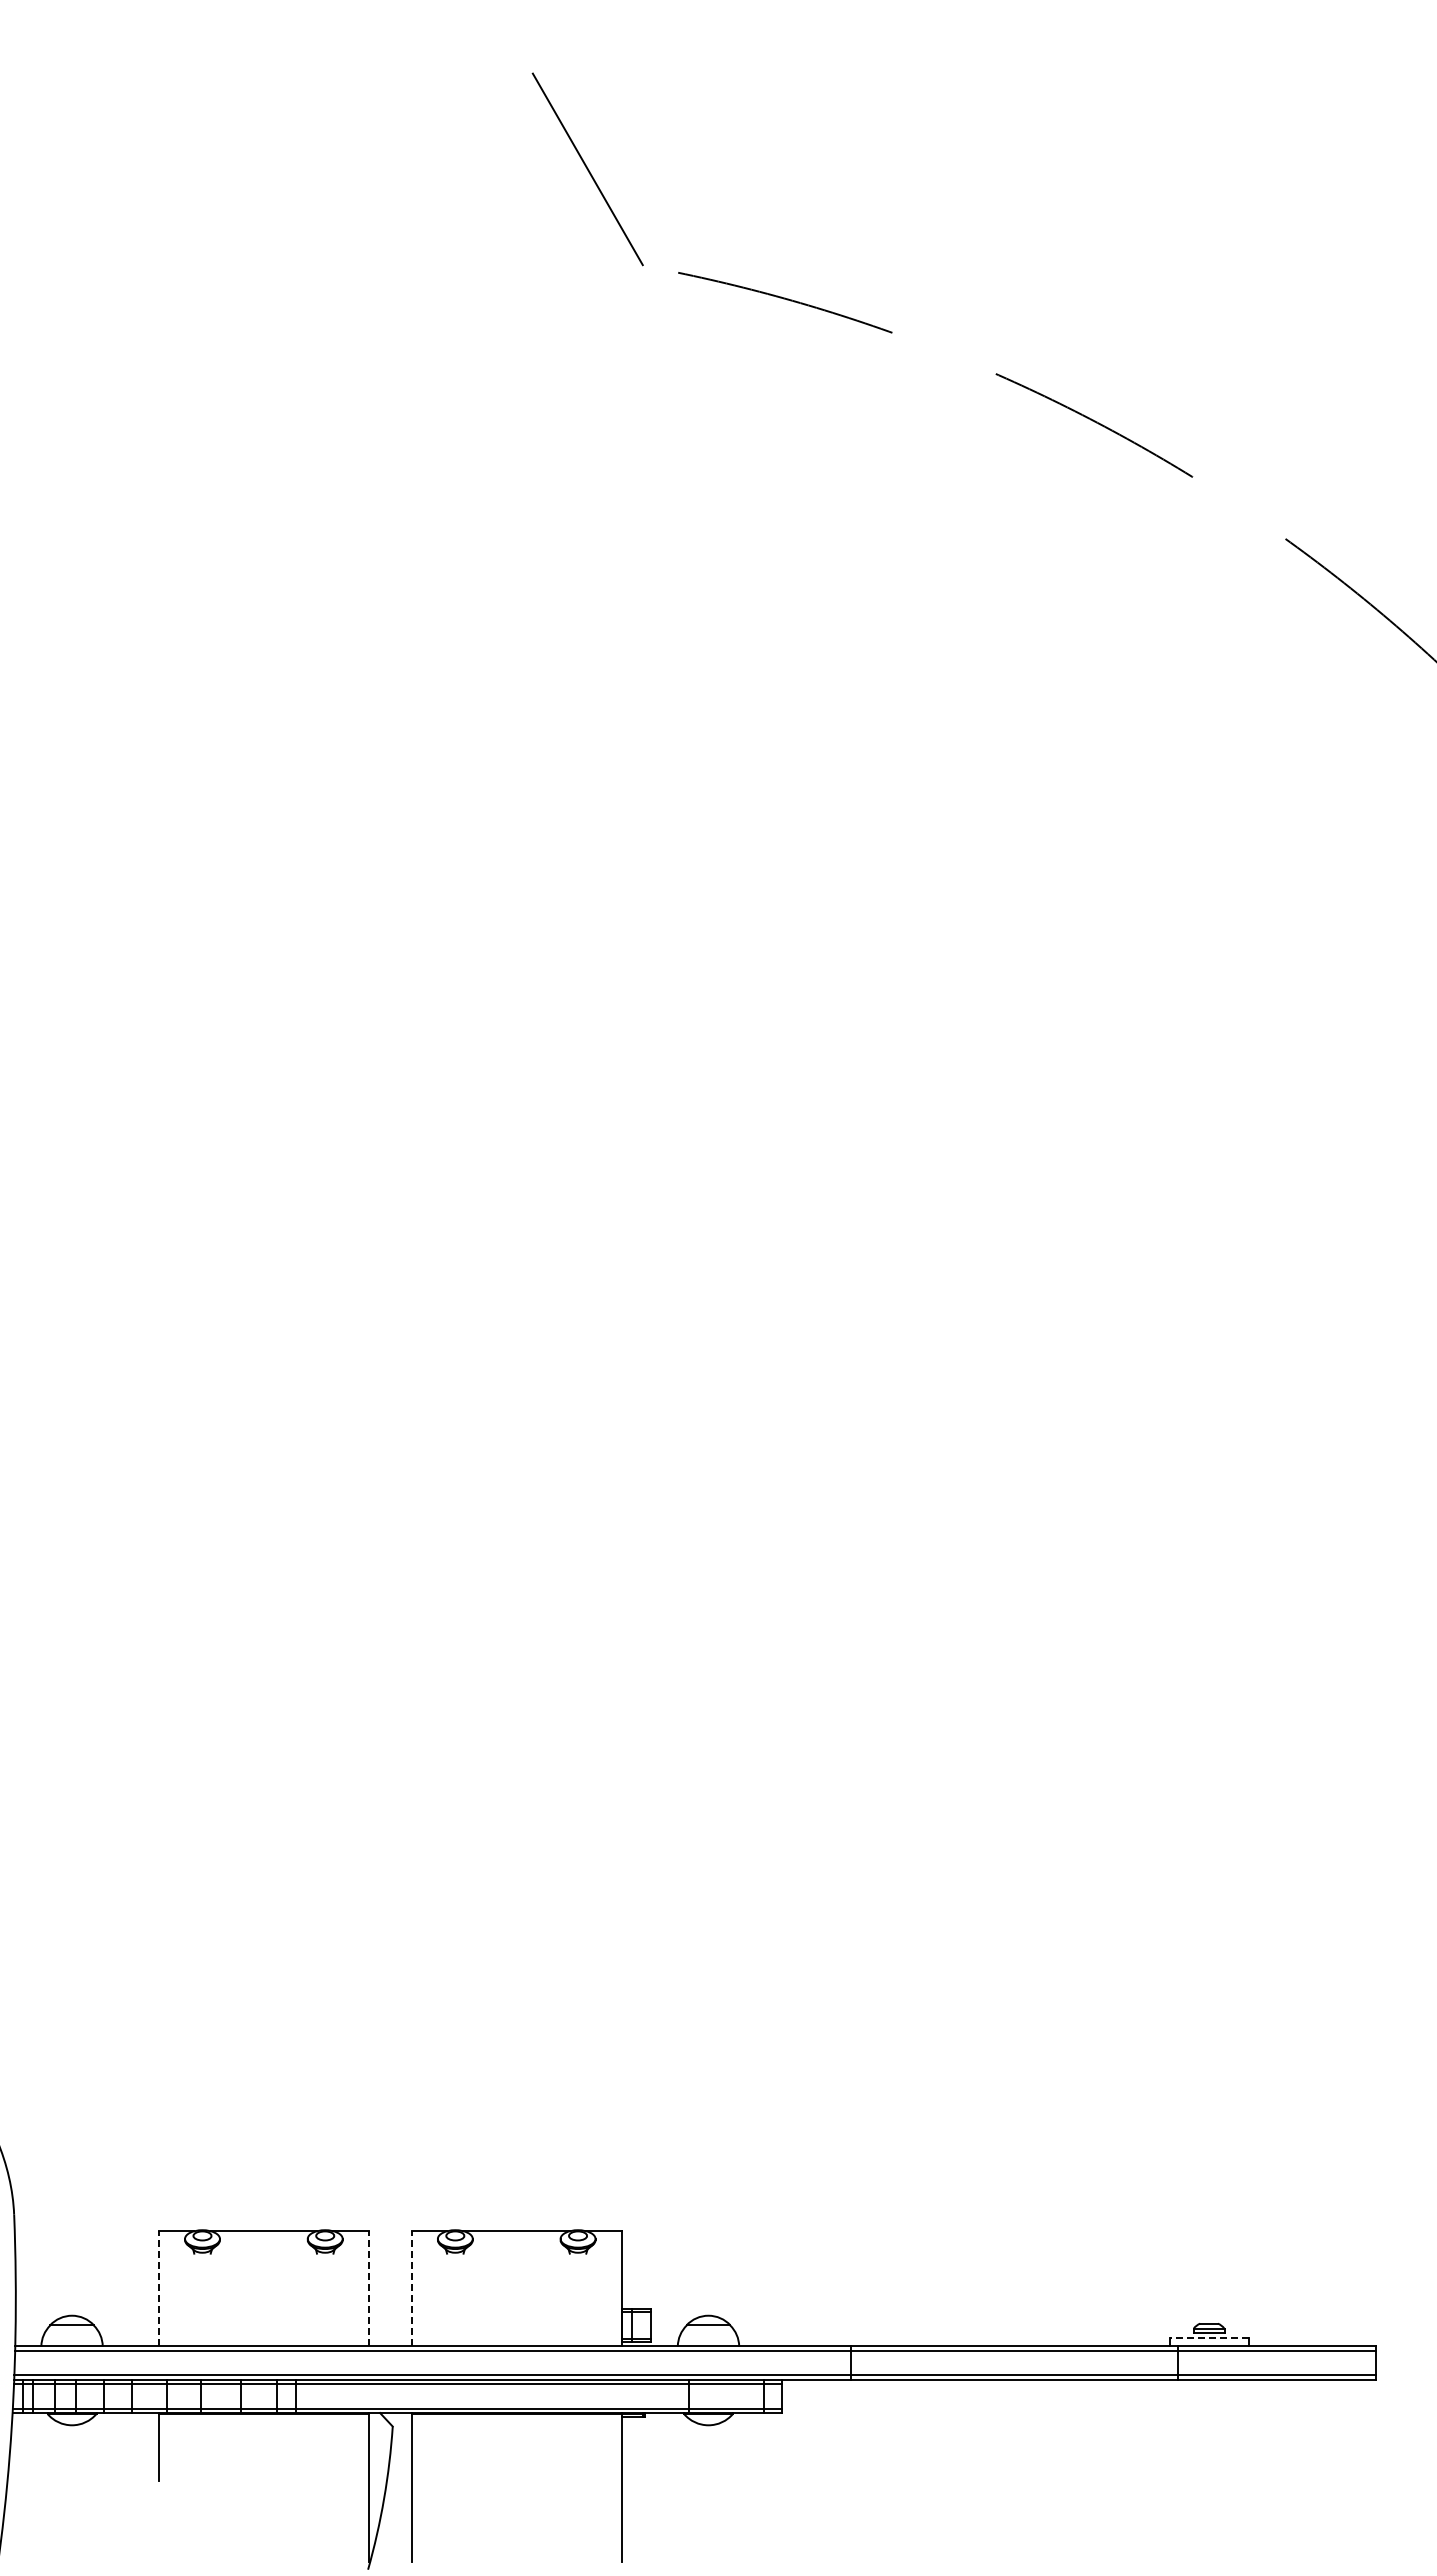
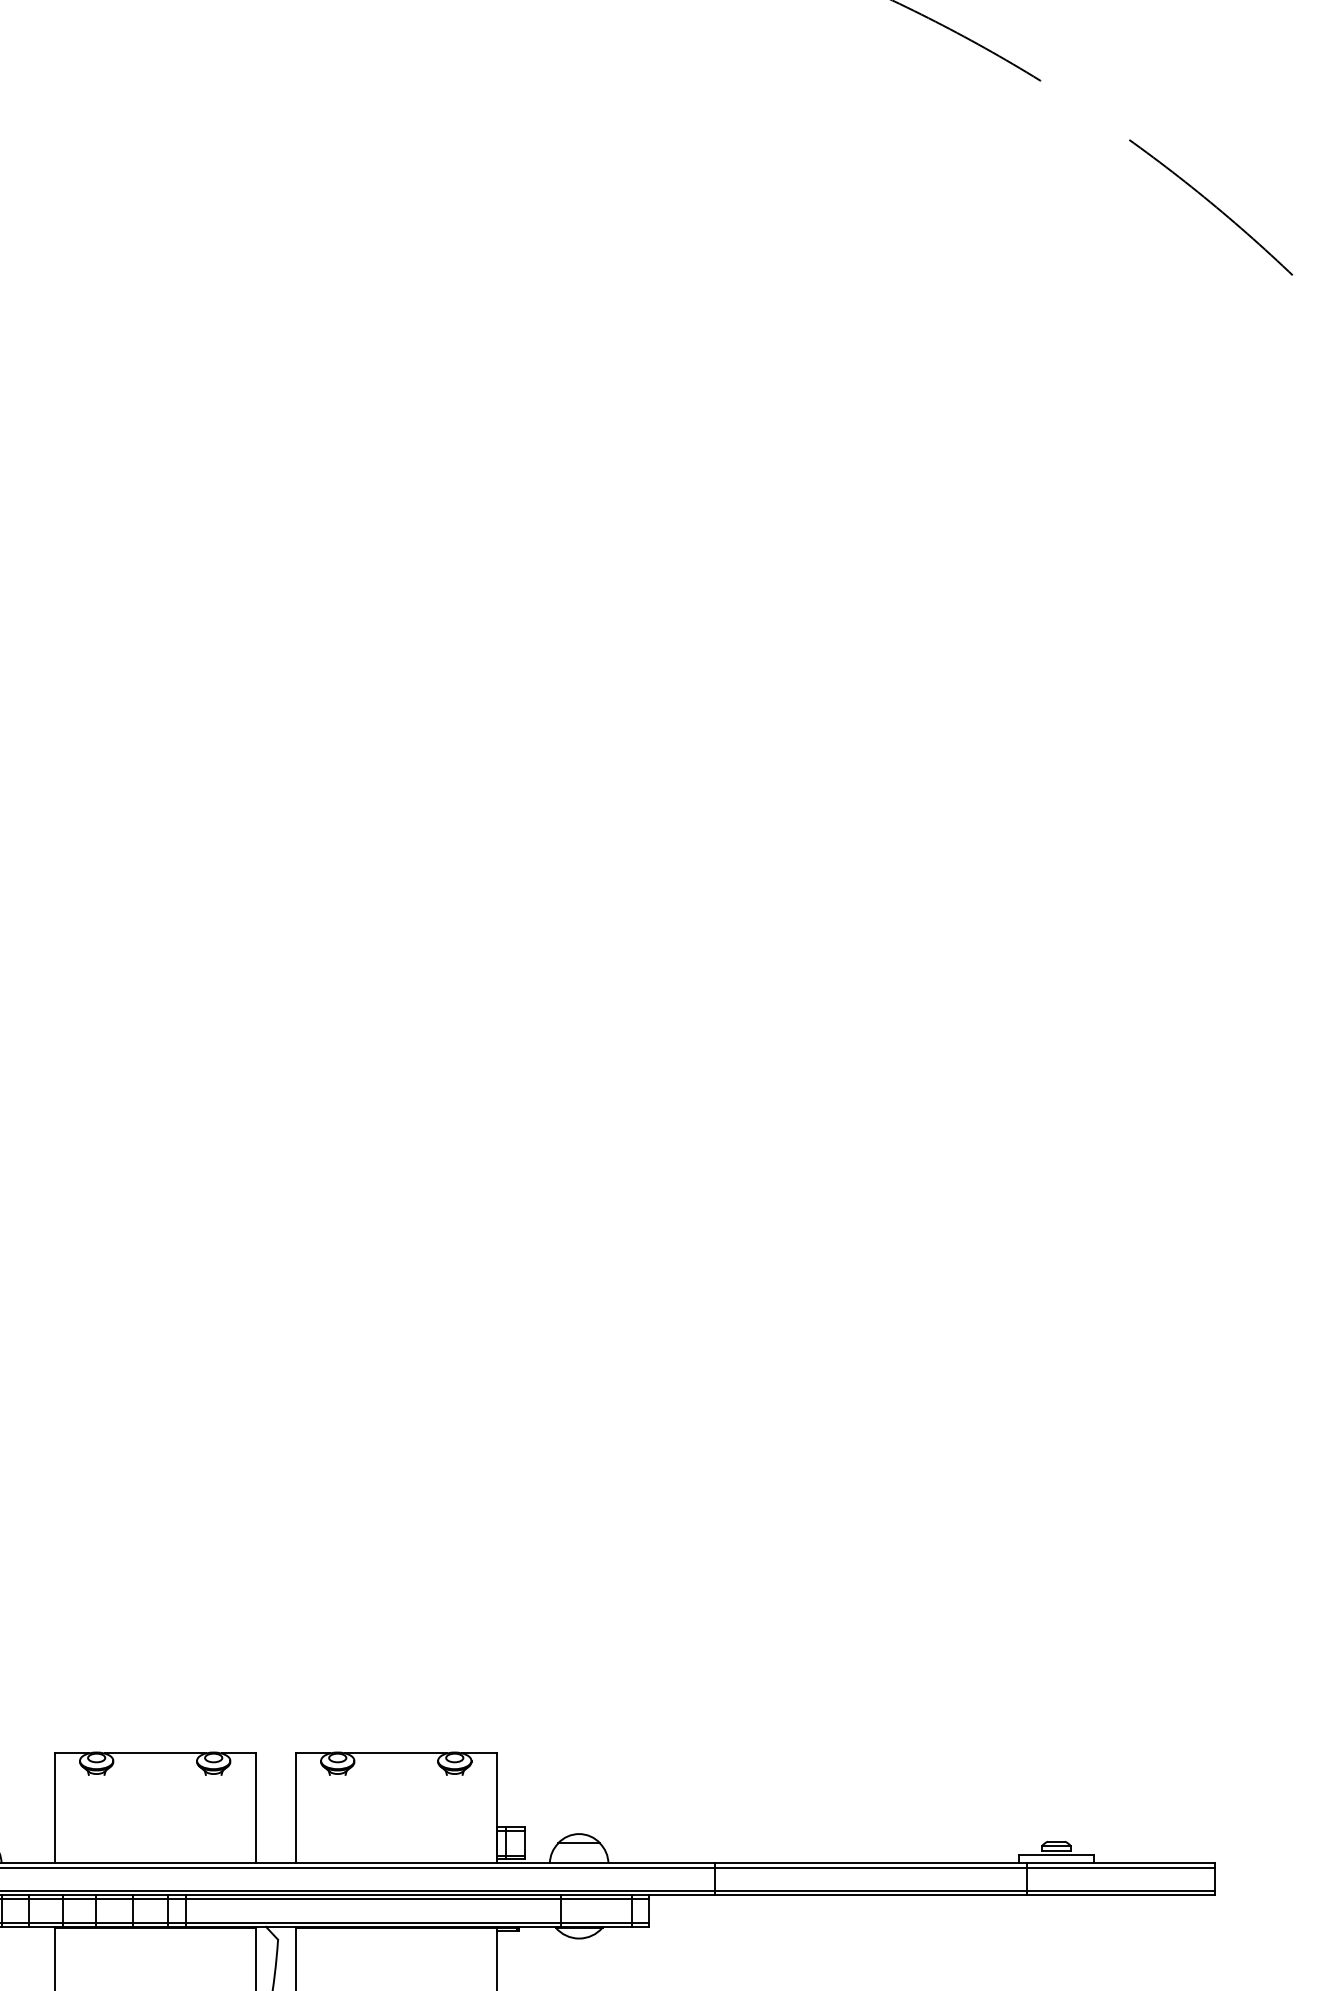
line: (158, 2288) -> (54, 1808), dashed -> solid
line: (369, 2288) -> (255, 1808), dashed -> solid
line: (411, 2288) -> (295, 1808), dashed -> solid
line: (1208, 2337) -> (1055, 1854), dashed -> solid

